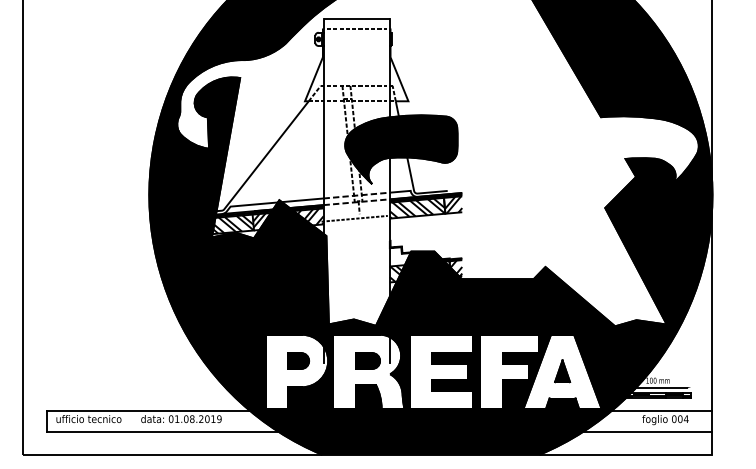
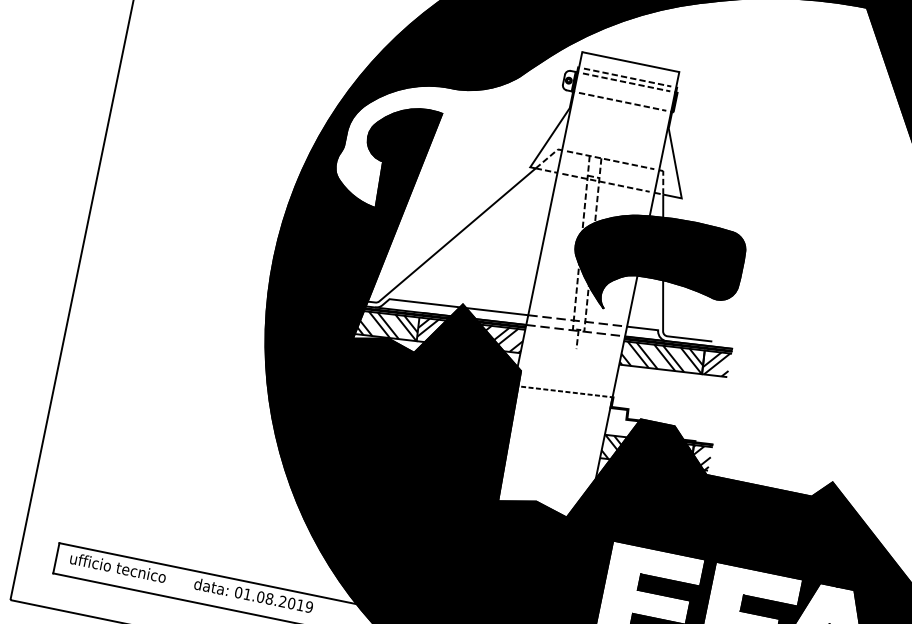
line: (356, 32) -> (626, 81), added
line: (356, 45) -> (622, 101), added
line: (354, 218) -> (562, 391), moved

